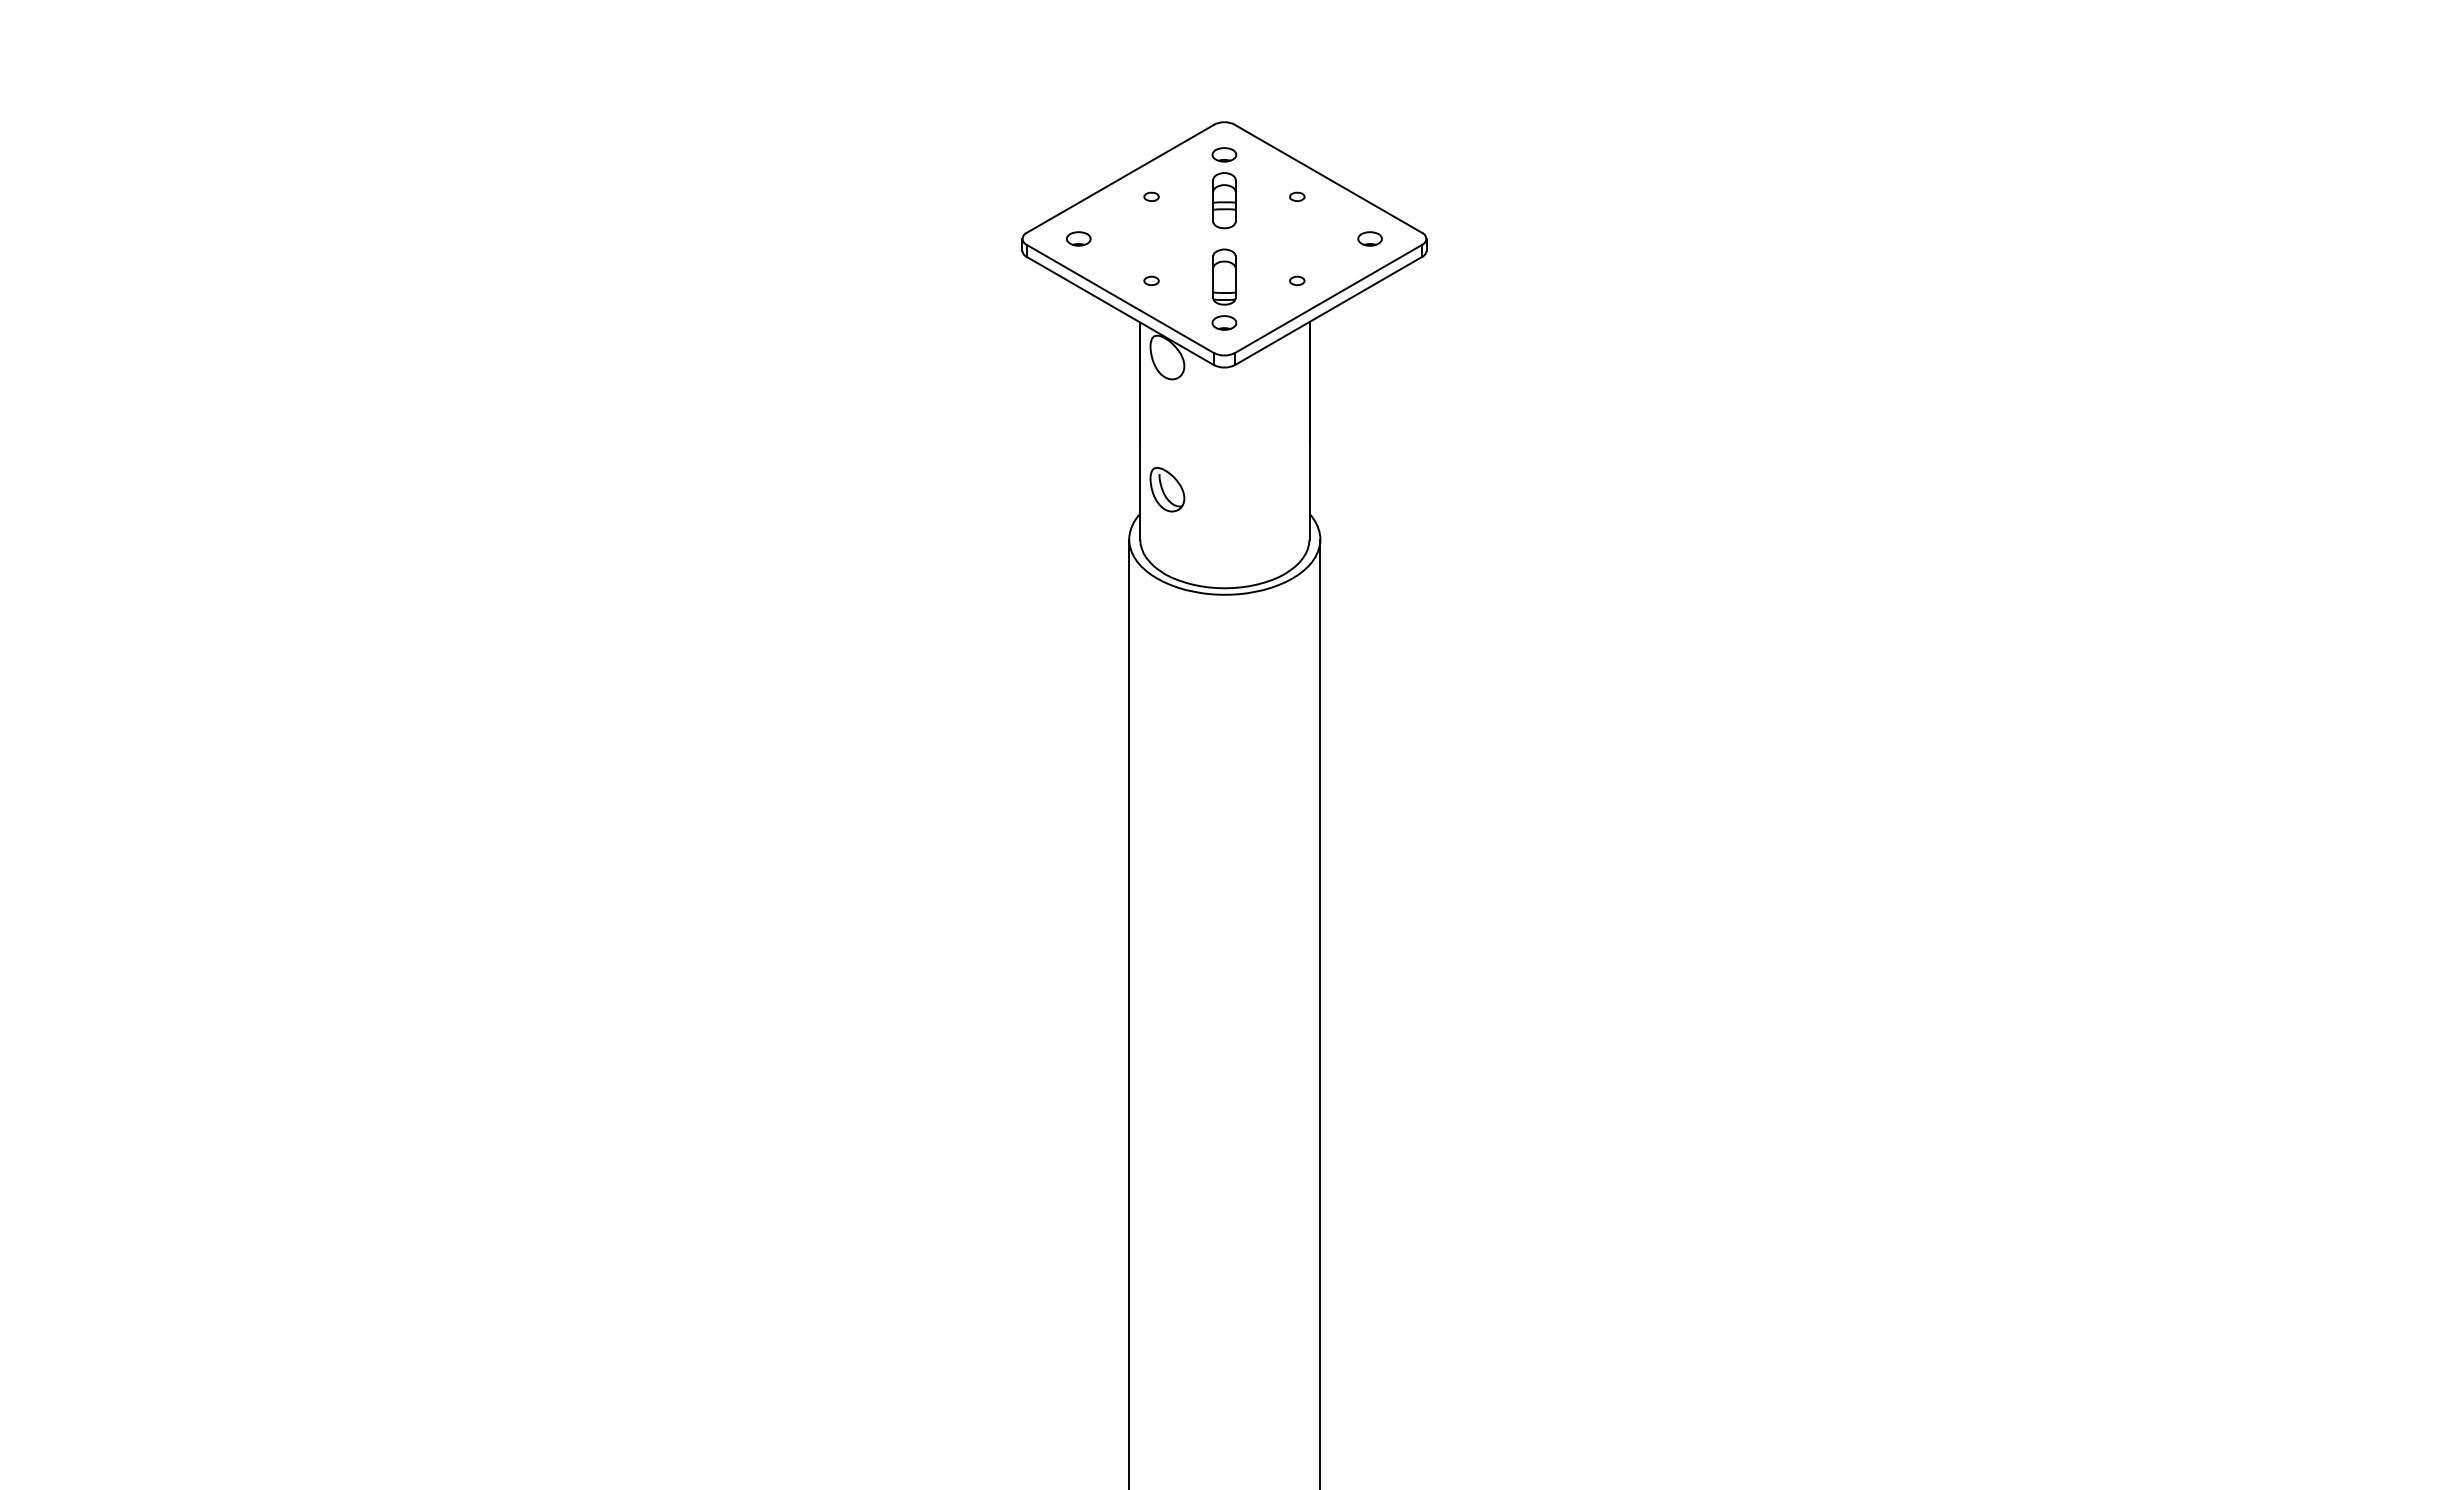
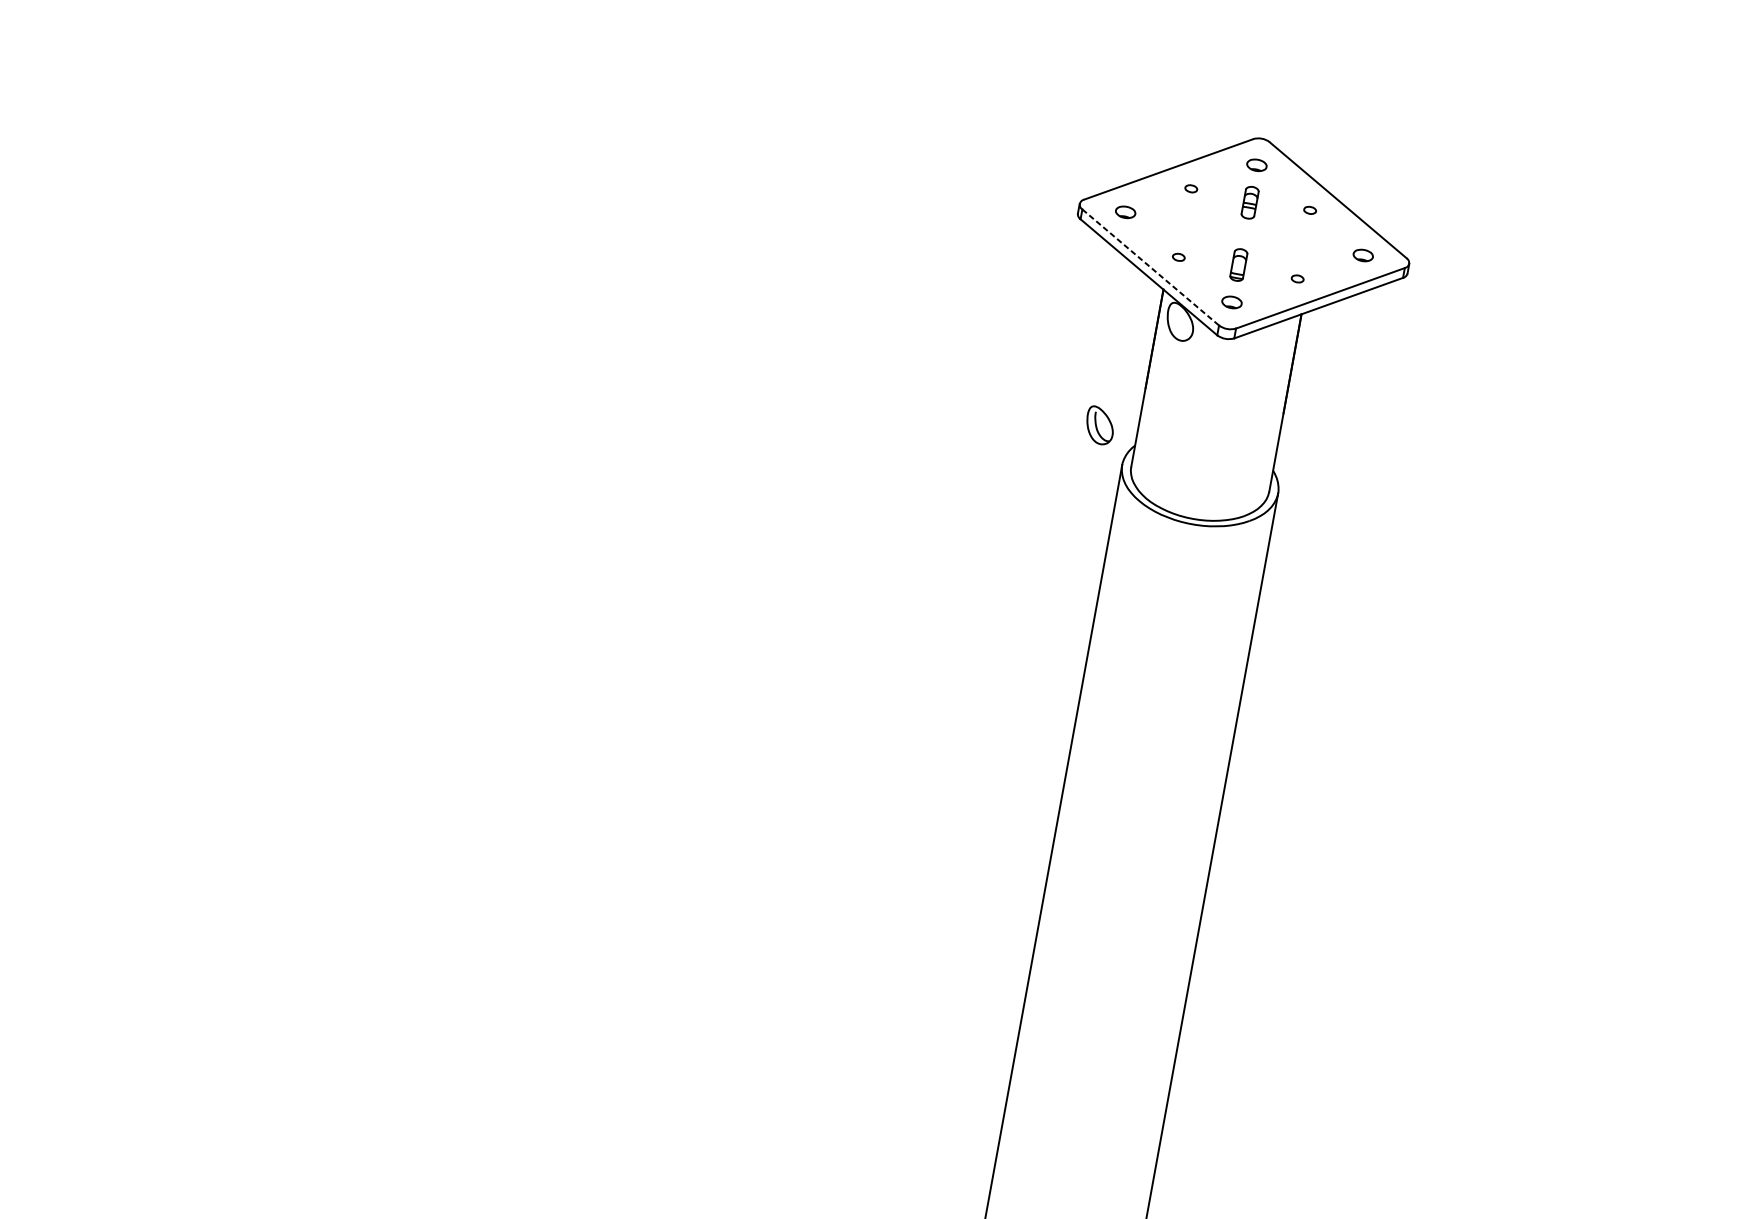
part: (1224, 200) -> (1250, 202), size x0.7
part: (1224, 276) -> (1238, 264), size x0.7
line: (1120, 299) -> (1150, 267), solid -> dashed
part: (1167, 489) -> (1100, 425), moved

